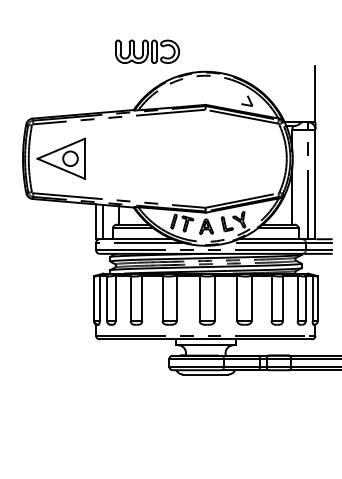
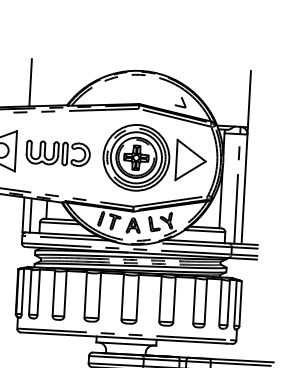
part: (147, 51) -> (58, 153), moved
line: (96, 89) -> (31, 82), added
part: (224, 158) -> (155, 158), added

